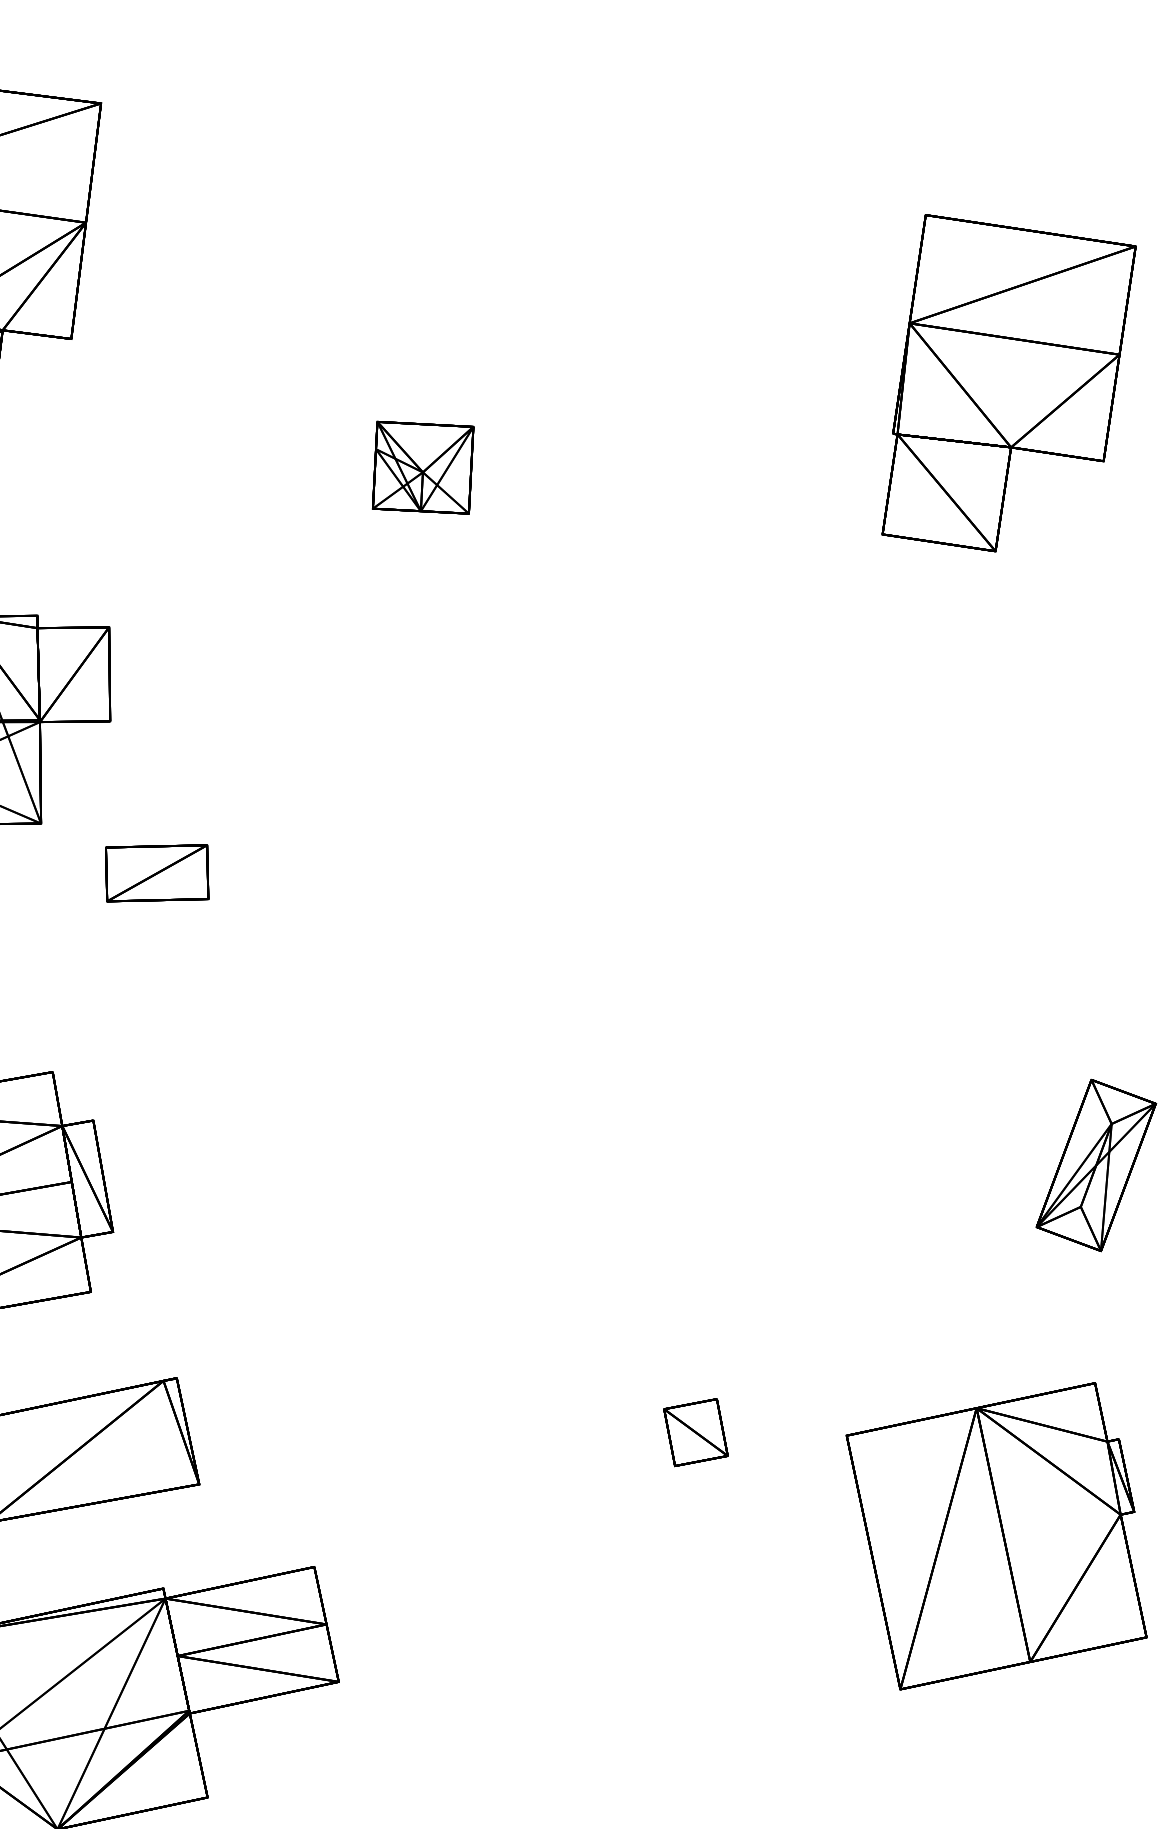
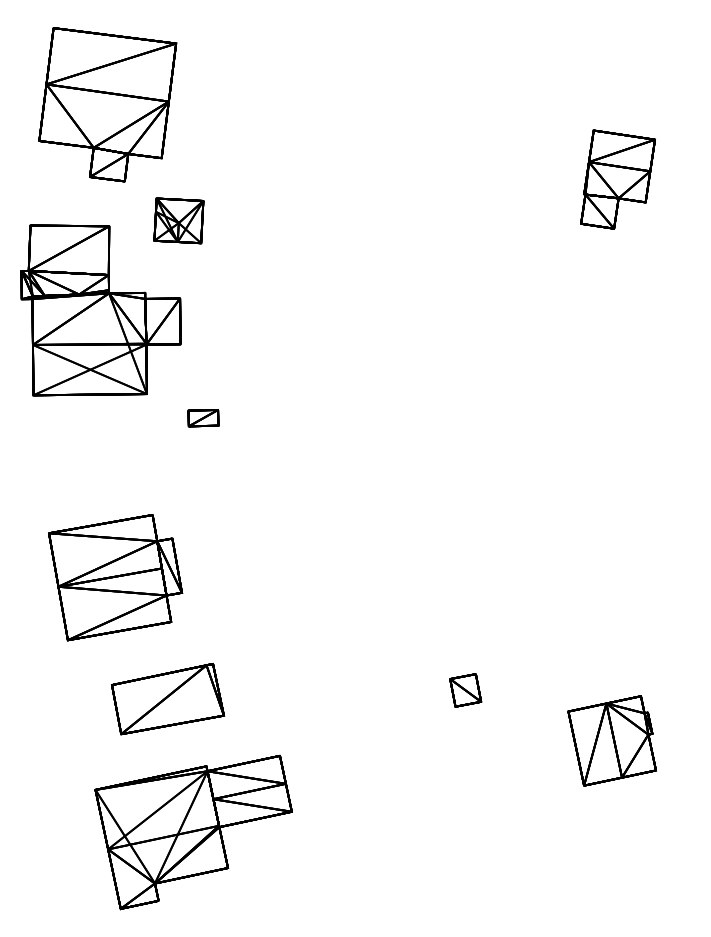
part: (1007, 382) -> (617, 179), size x0.6
part: (422, 466) -> (178, 220), moved
part: (157, 871) -> (203, 417), size x0.6
part: (1096, 1165) -> (660, 560), removed
part: (997, 1535) -> (612, 740), size x0.6

